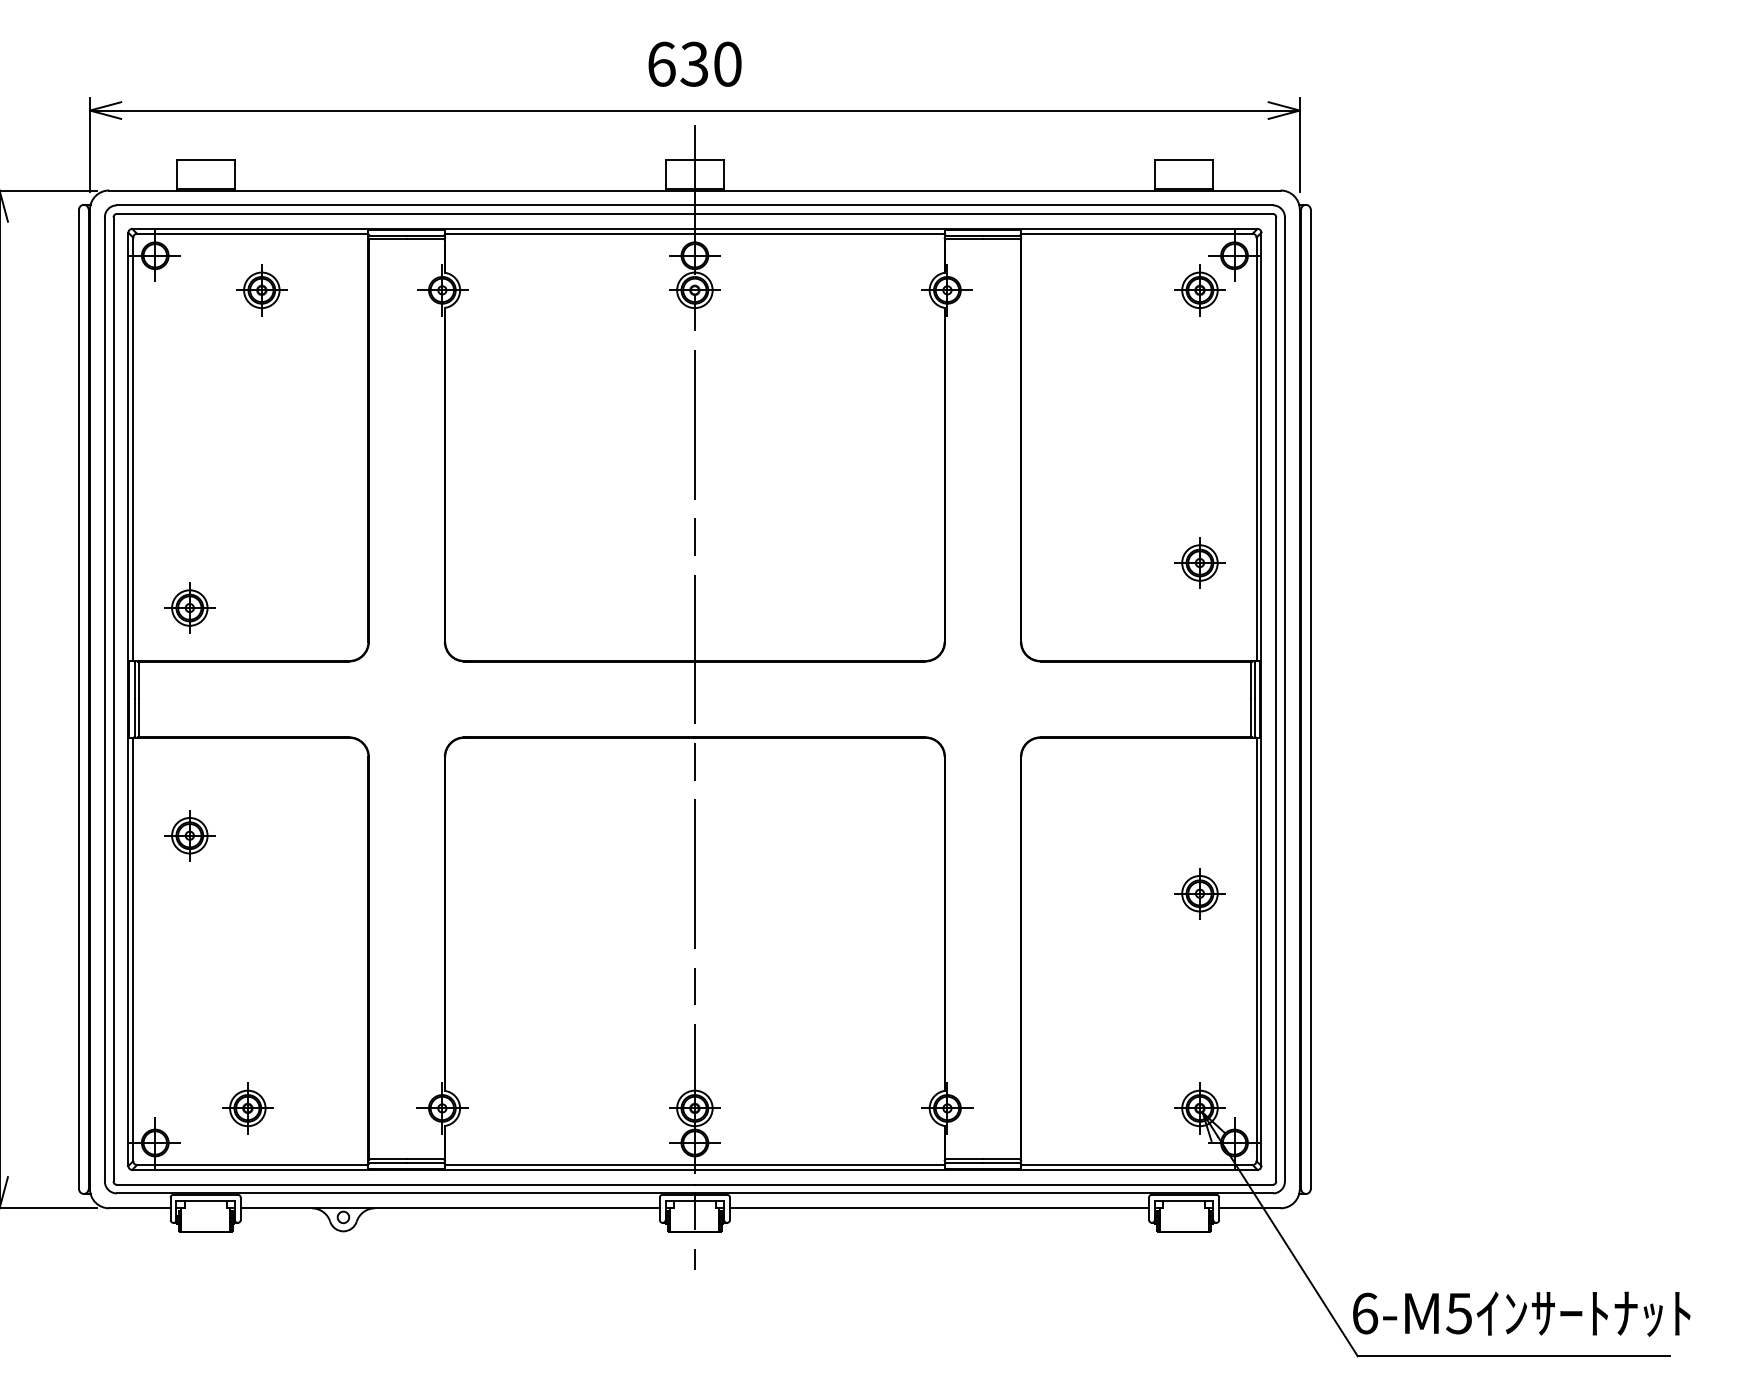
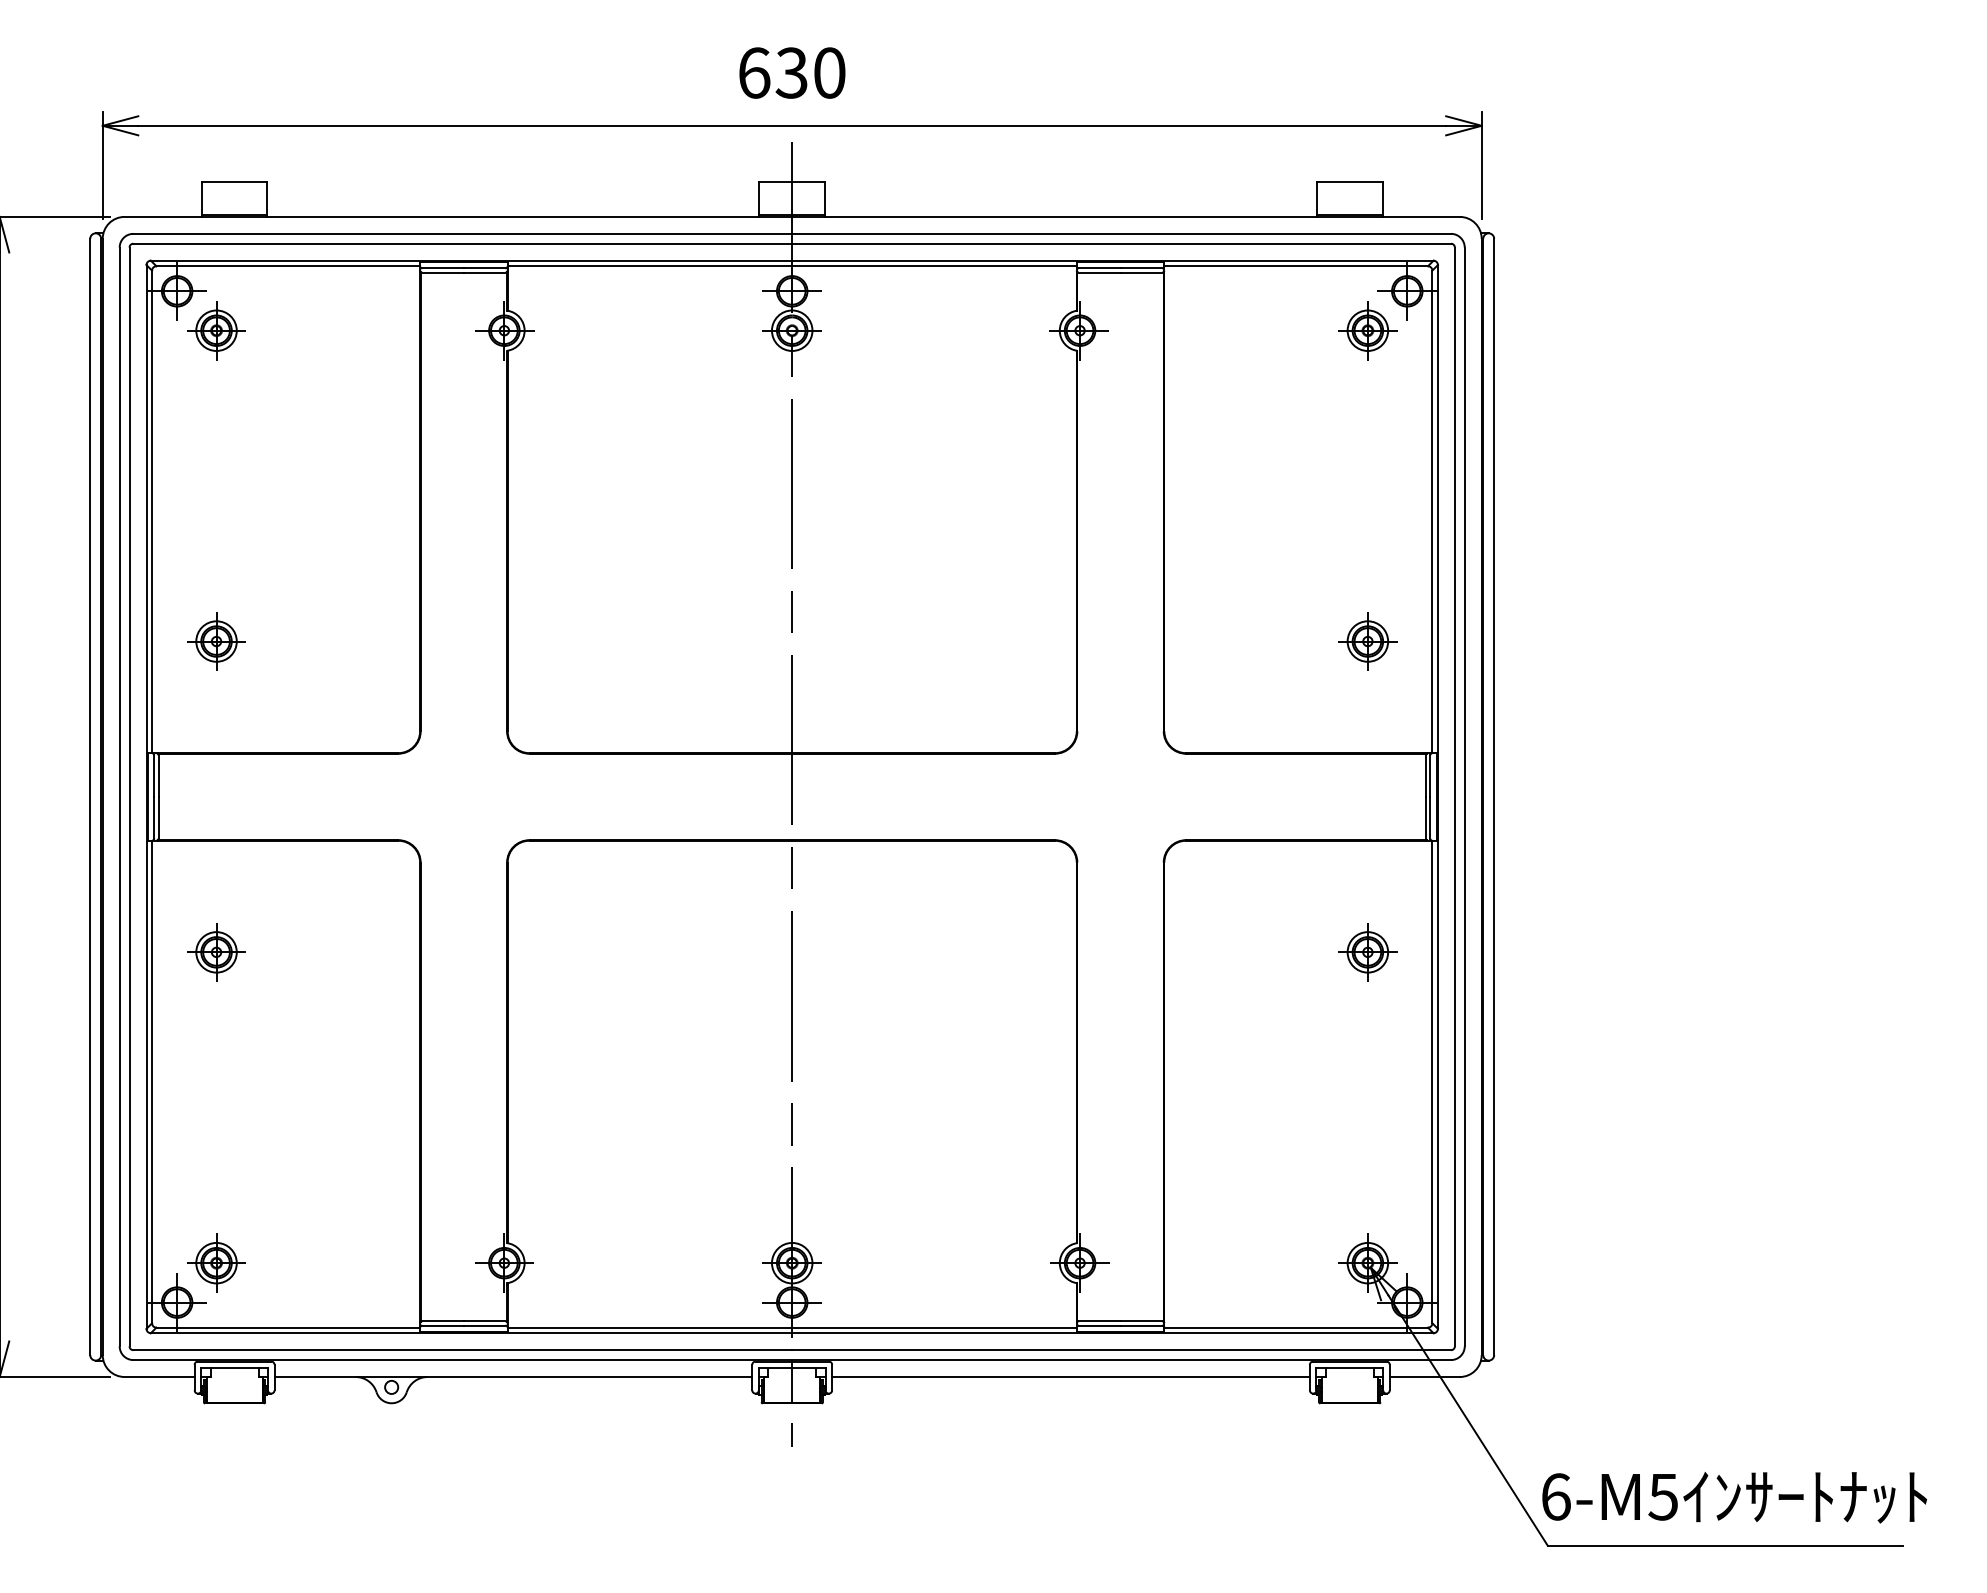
part: (261, 290) -> (216, 330), moved
part: (189, 607) -> (216, 640), moved
part: (1199, 893) -> (1367, 952), moved
part: (247, 1108) -> (216, 1263), moved

